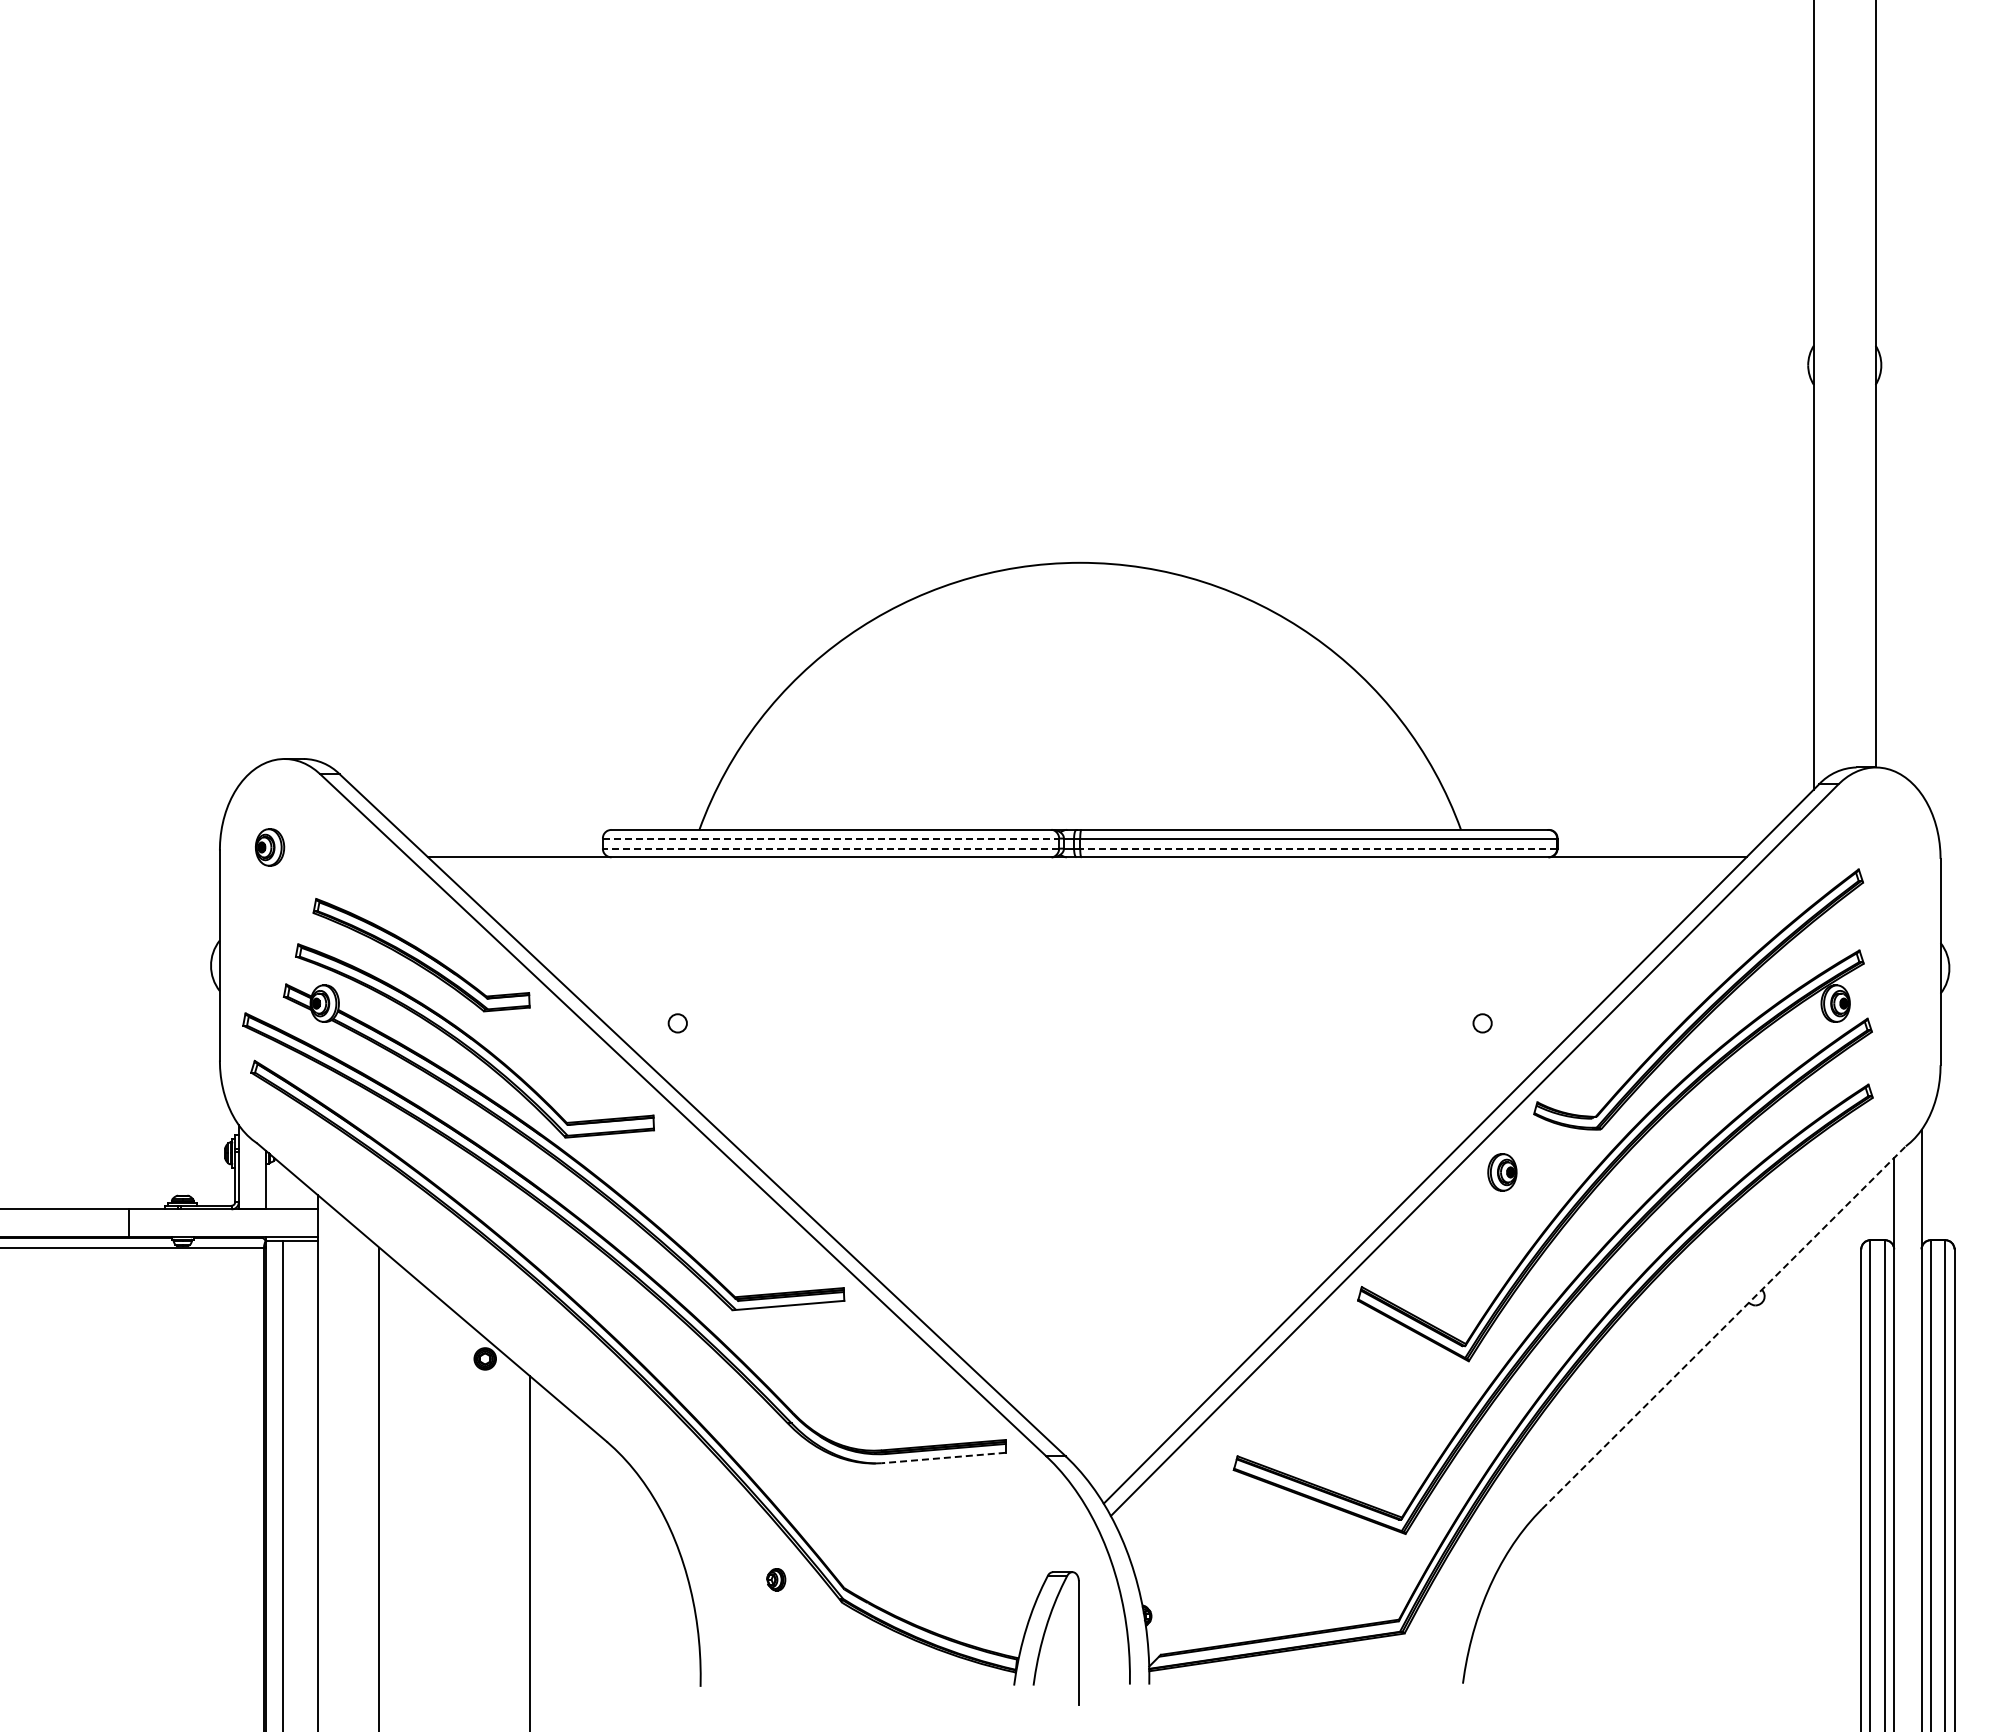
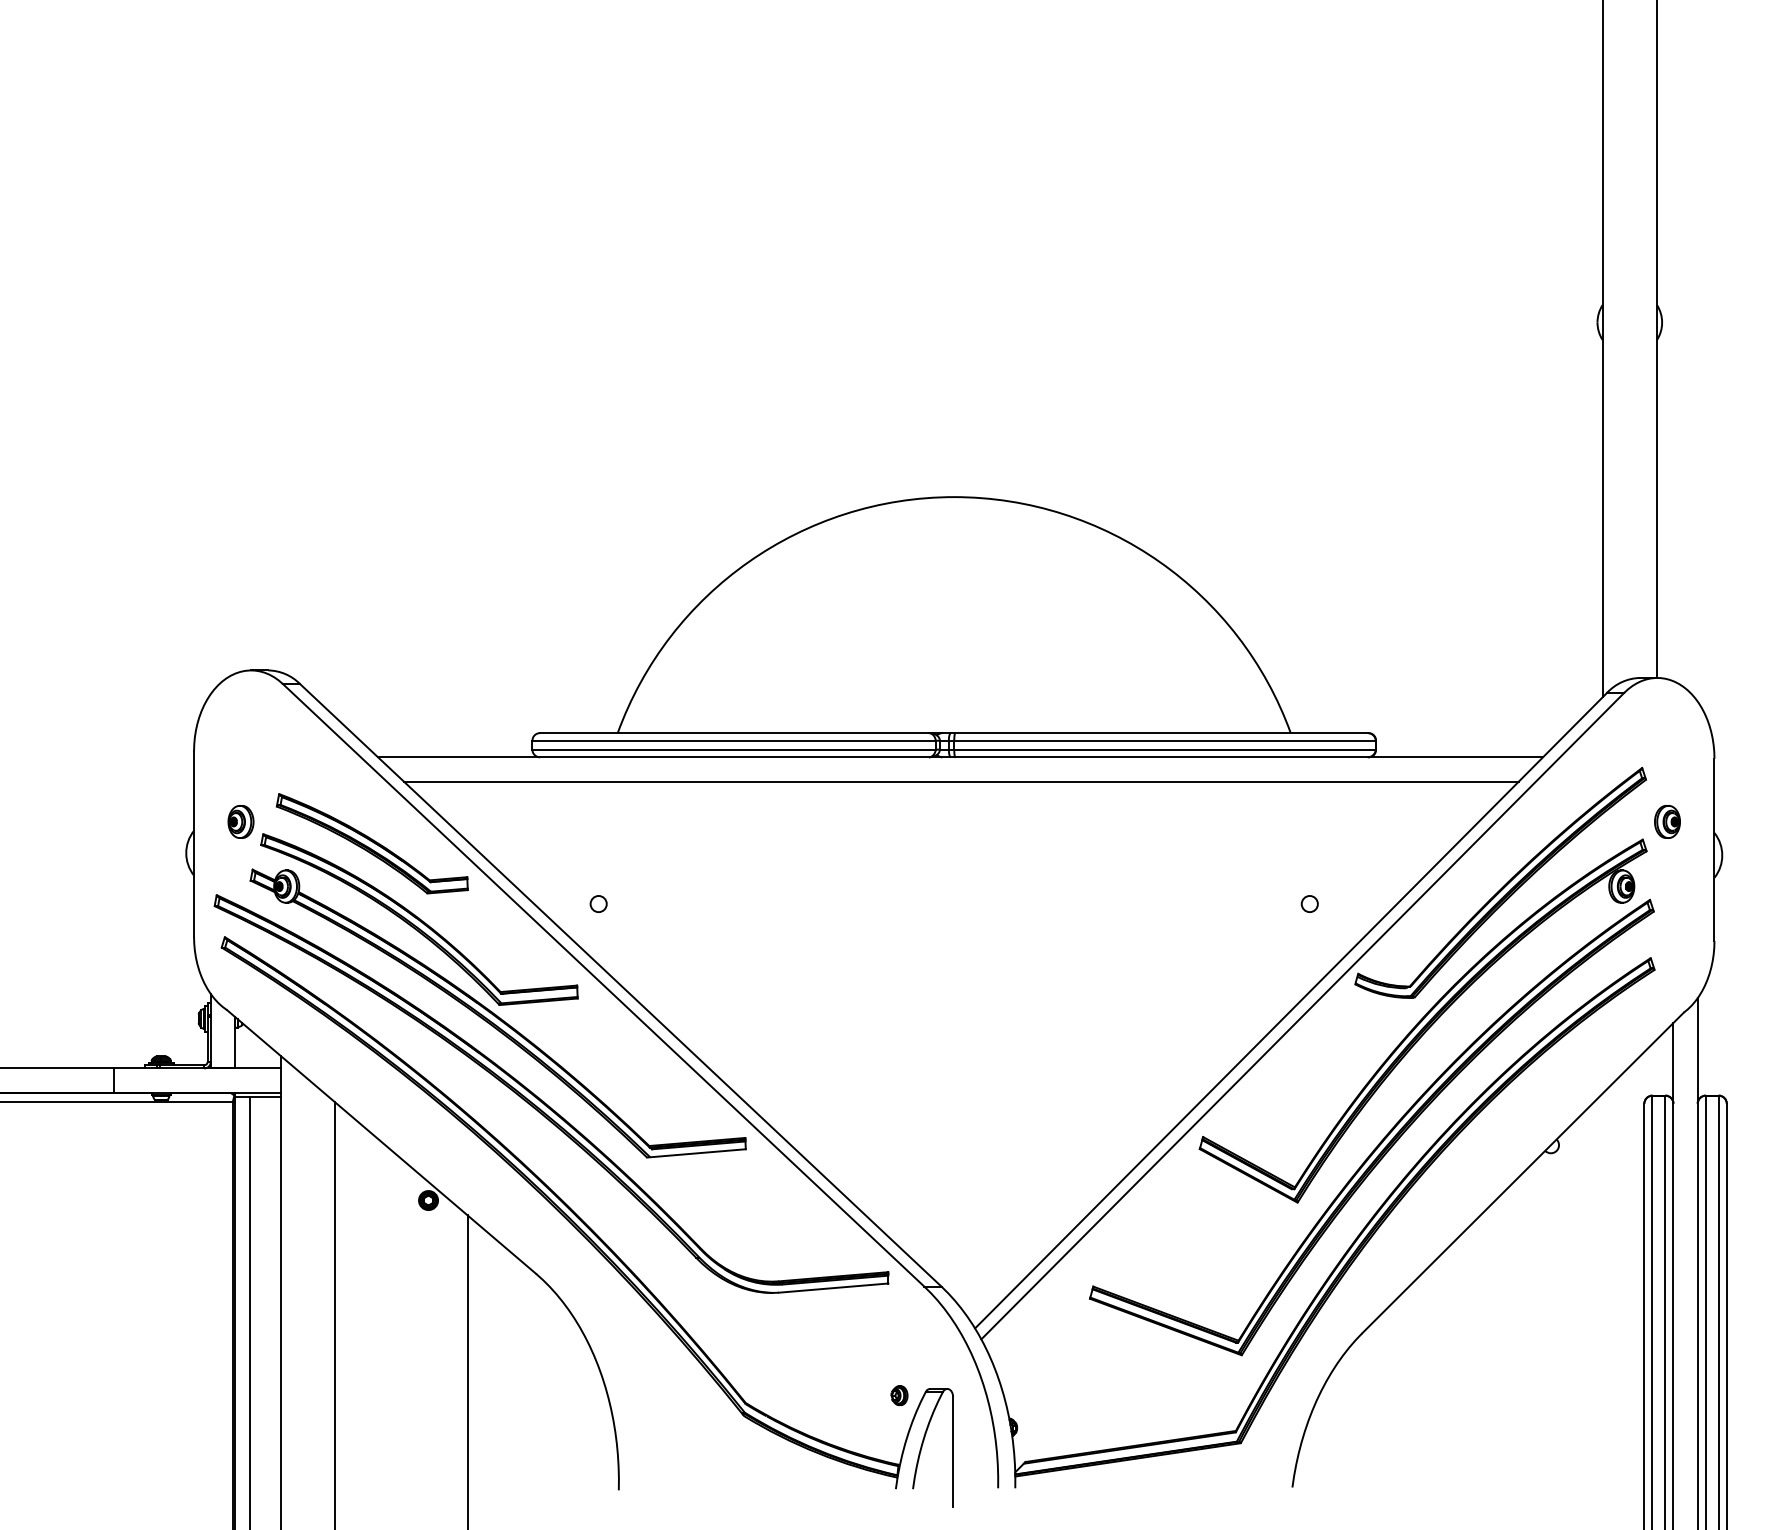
line: (831, 838) -> (734, 740), dashed -> solid
part: (270, 847) -> (241, 821), moved
line: (830, 848) -> (733, 749), dashed -> solid
line: (1318, 848) -> (1164, 749), dashed -> solid
line: (1088, 884) -> (961, 781), added
part: (1502, 1172) -> (1667, 821), moved
line: (1723, 1327) -> (1522, 1172), dashed -> solid
line: (943, 1458) -> (833, 1288), dashed -> solid
part: (776, 1579) -> (899, 1395), moved

